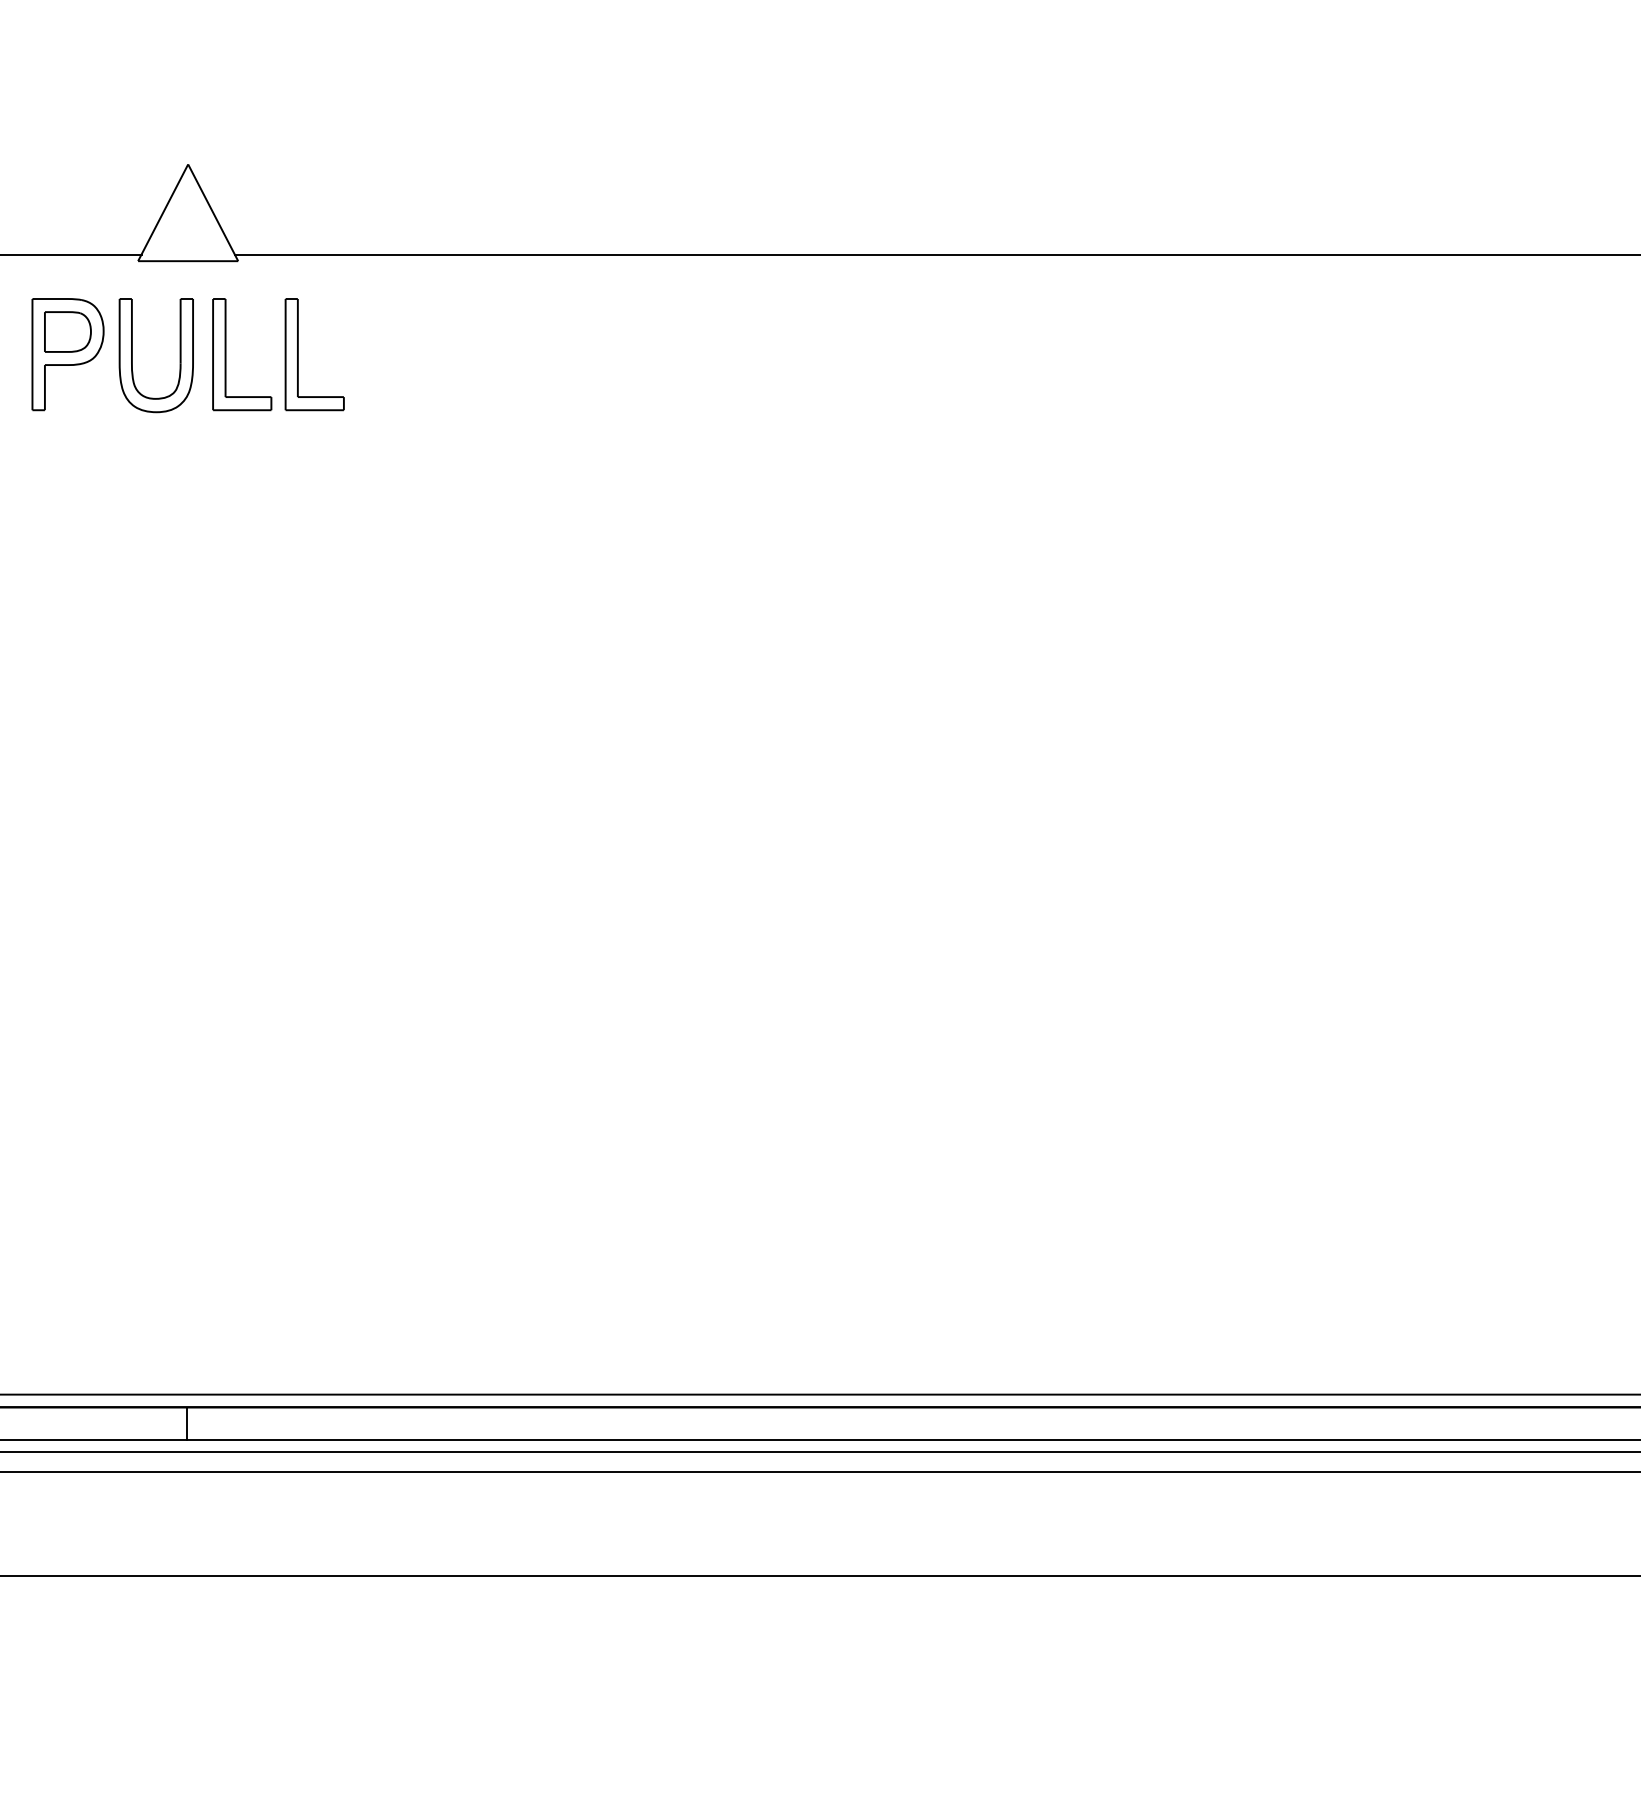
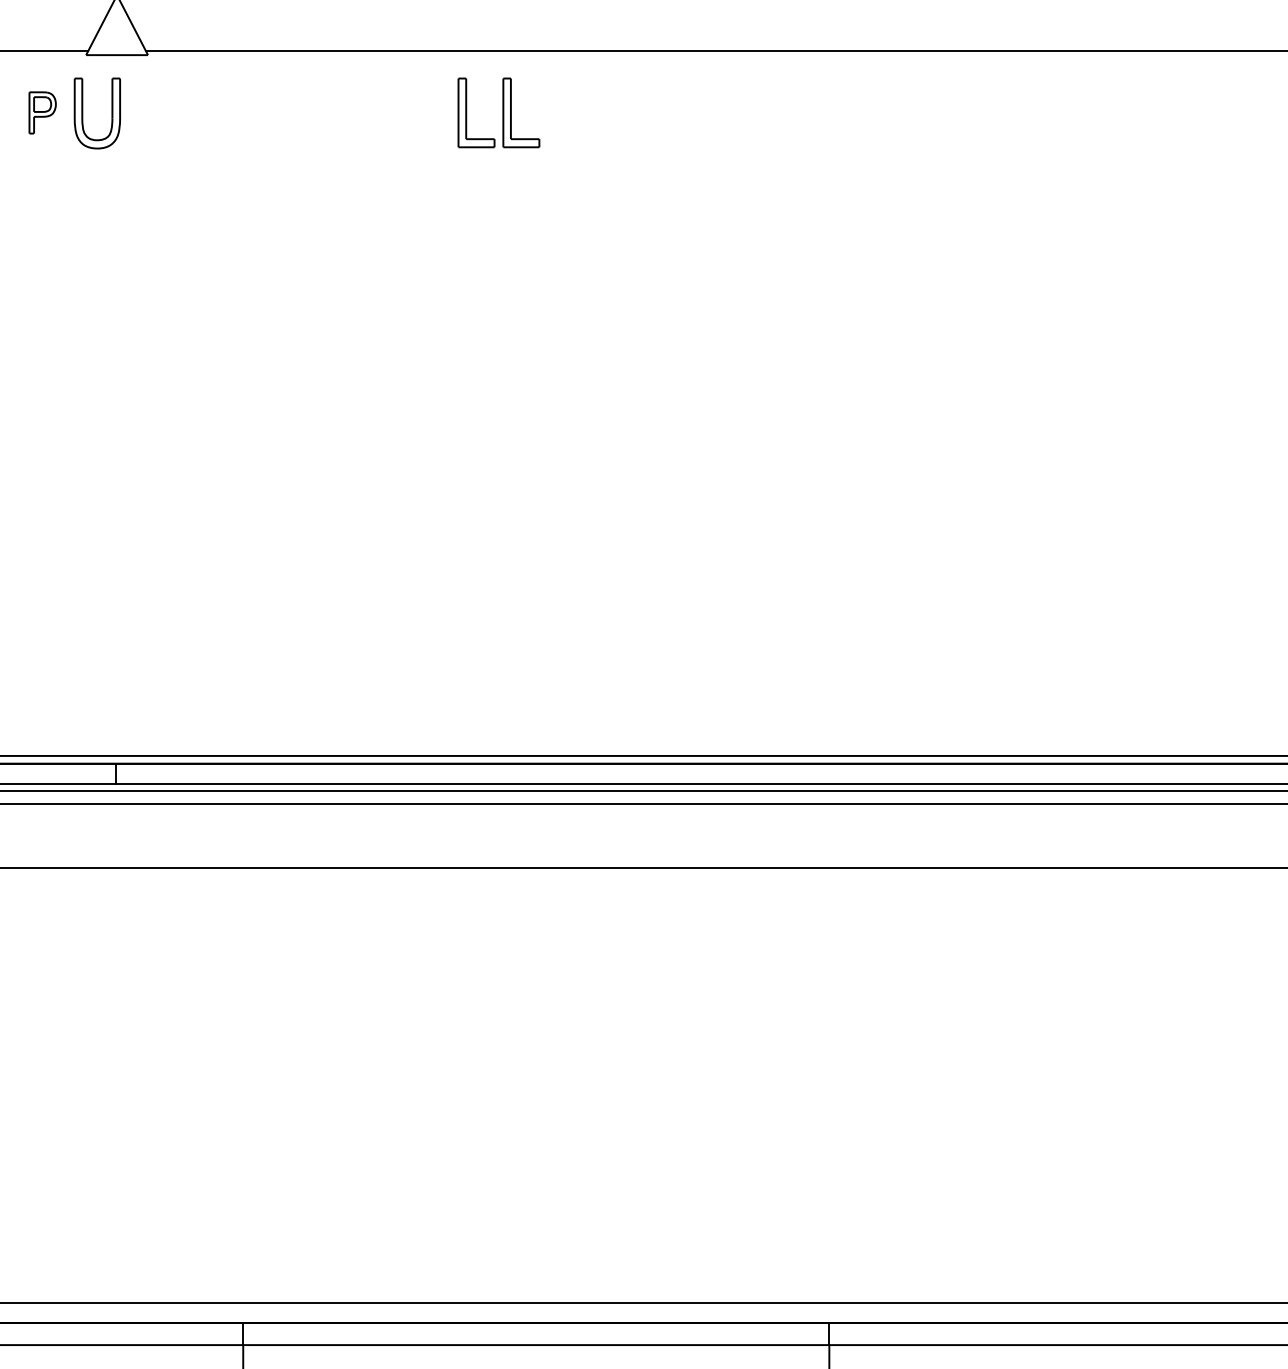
part: (67, 353) -> (42, 112), size x0.6
part: (277, 353) -> (498, 112), moved

